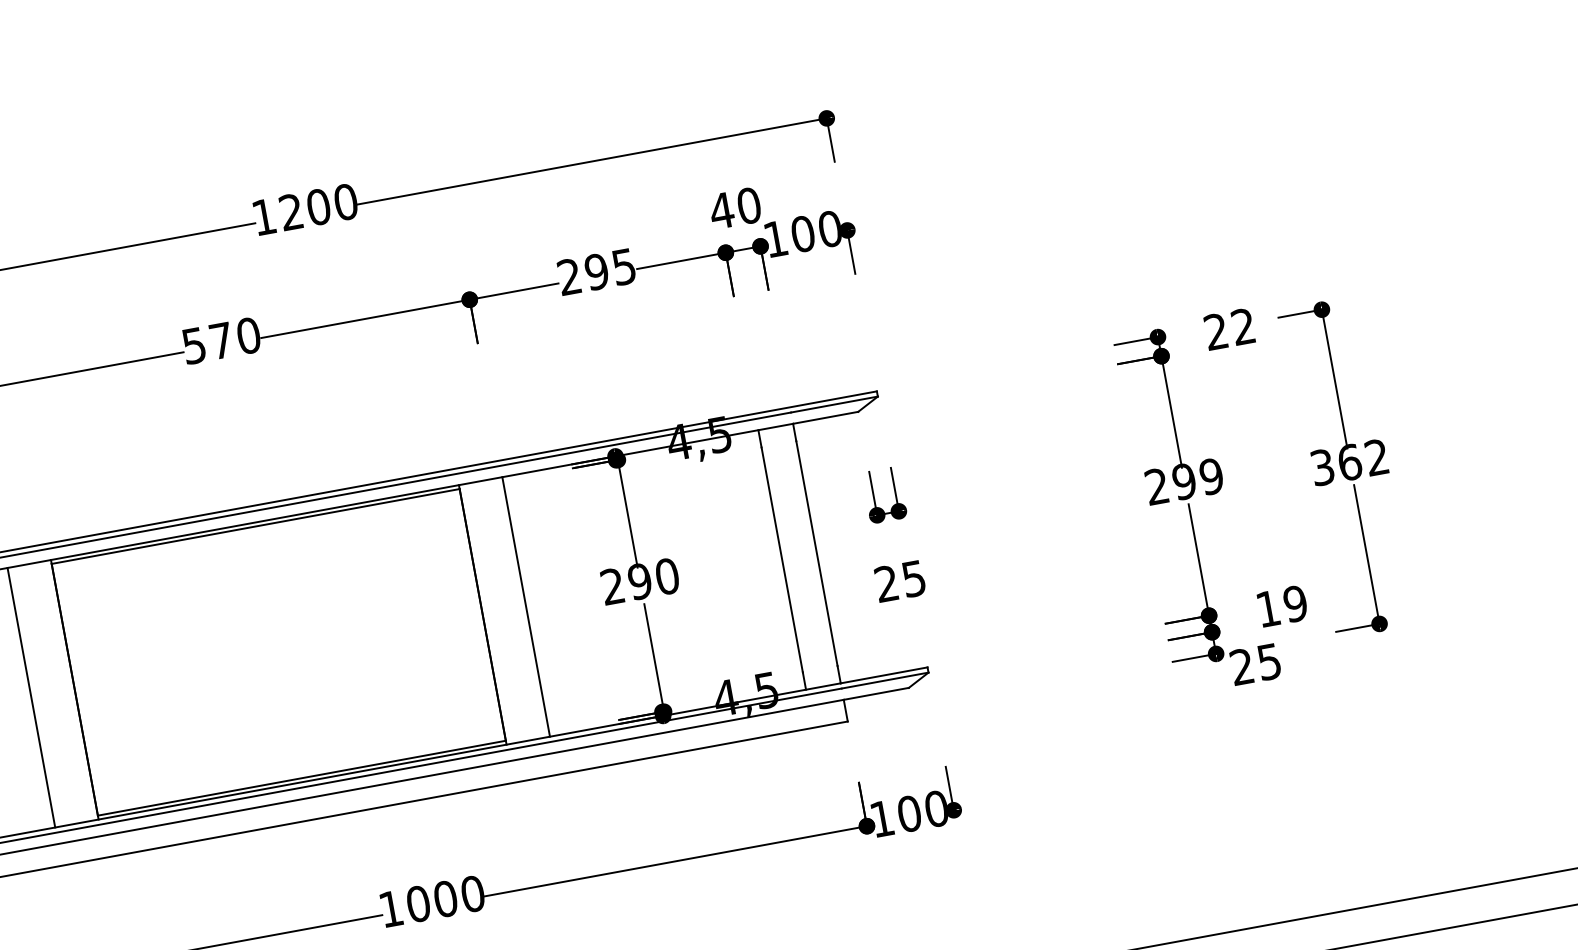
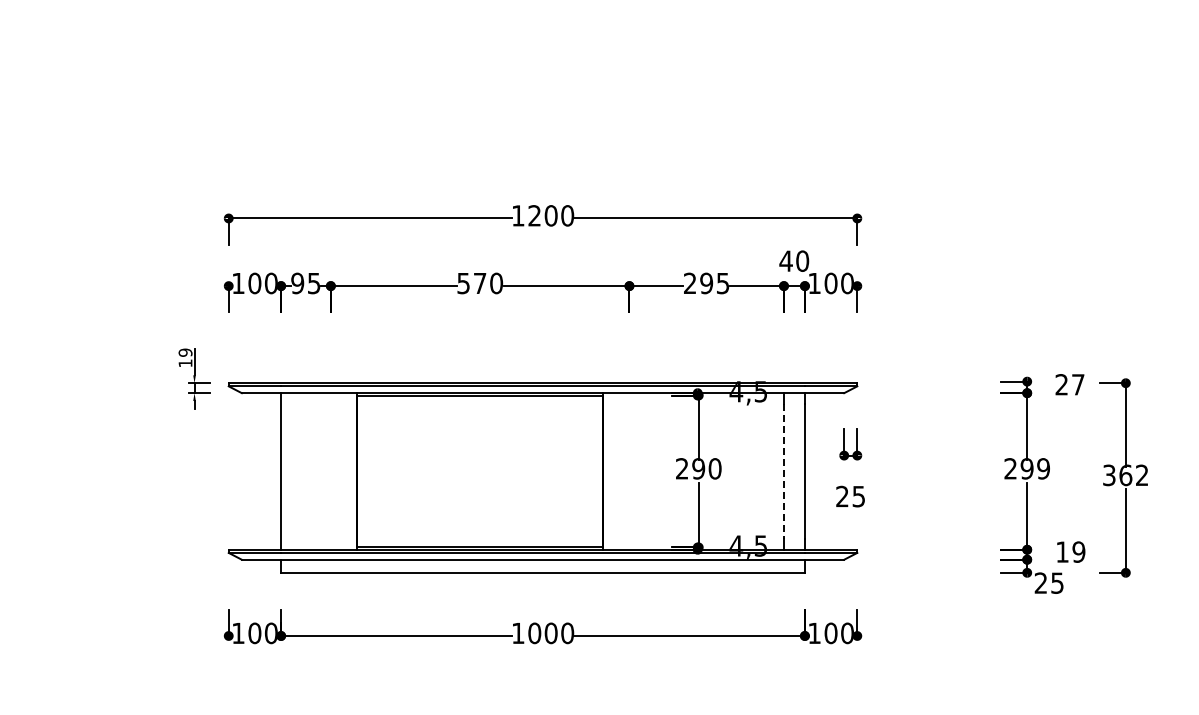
text: (1243, 326) -> (1078, 384), 22 -> 27
line: (781, 560) -> (783, 471), solid -> dashed
line: (526, 606) -> (629, 471), removed
line: (30, 697) -> (330, 471), removed

